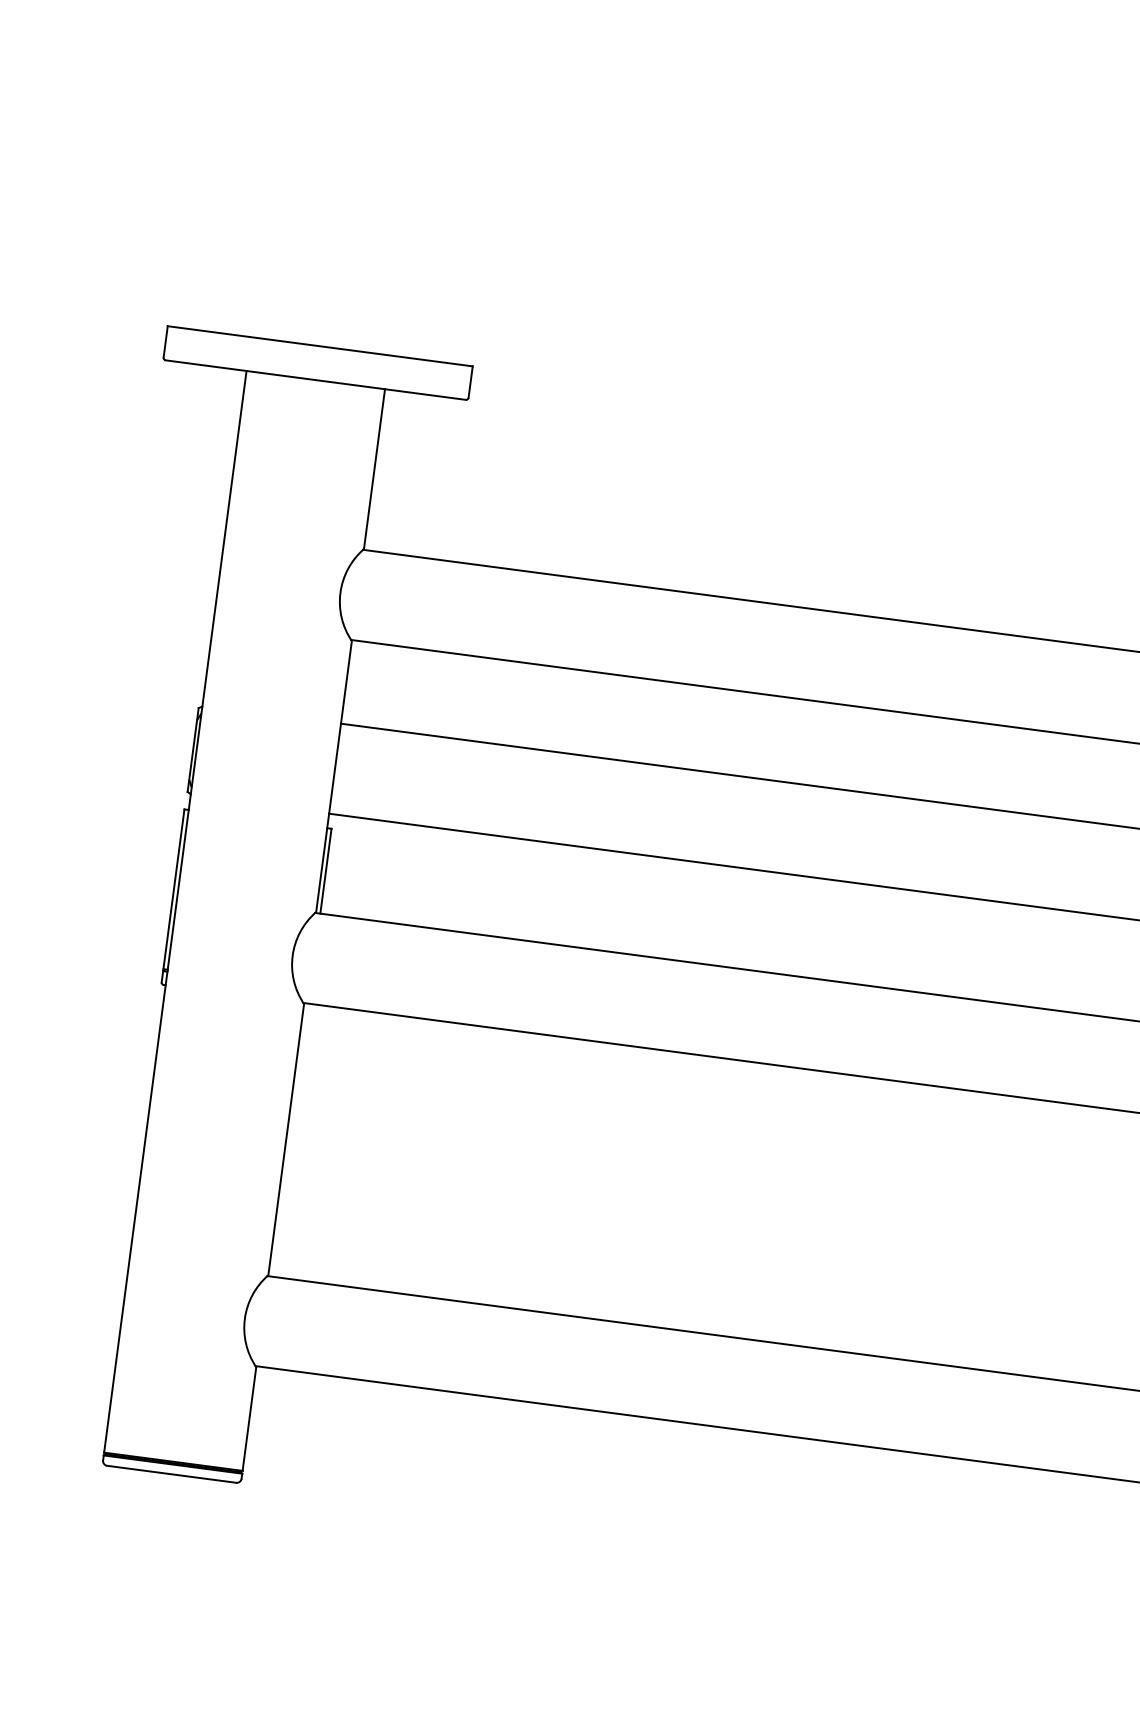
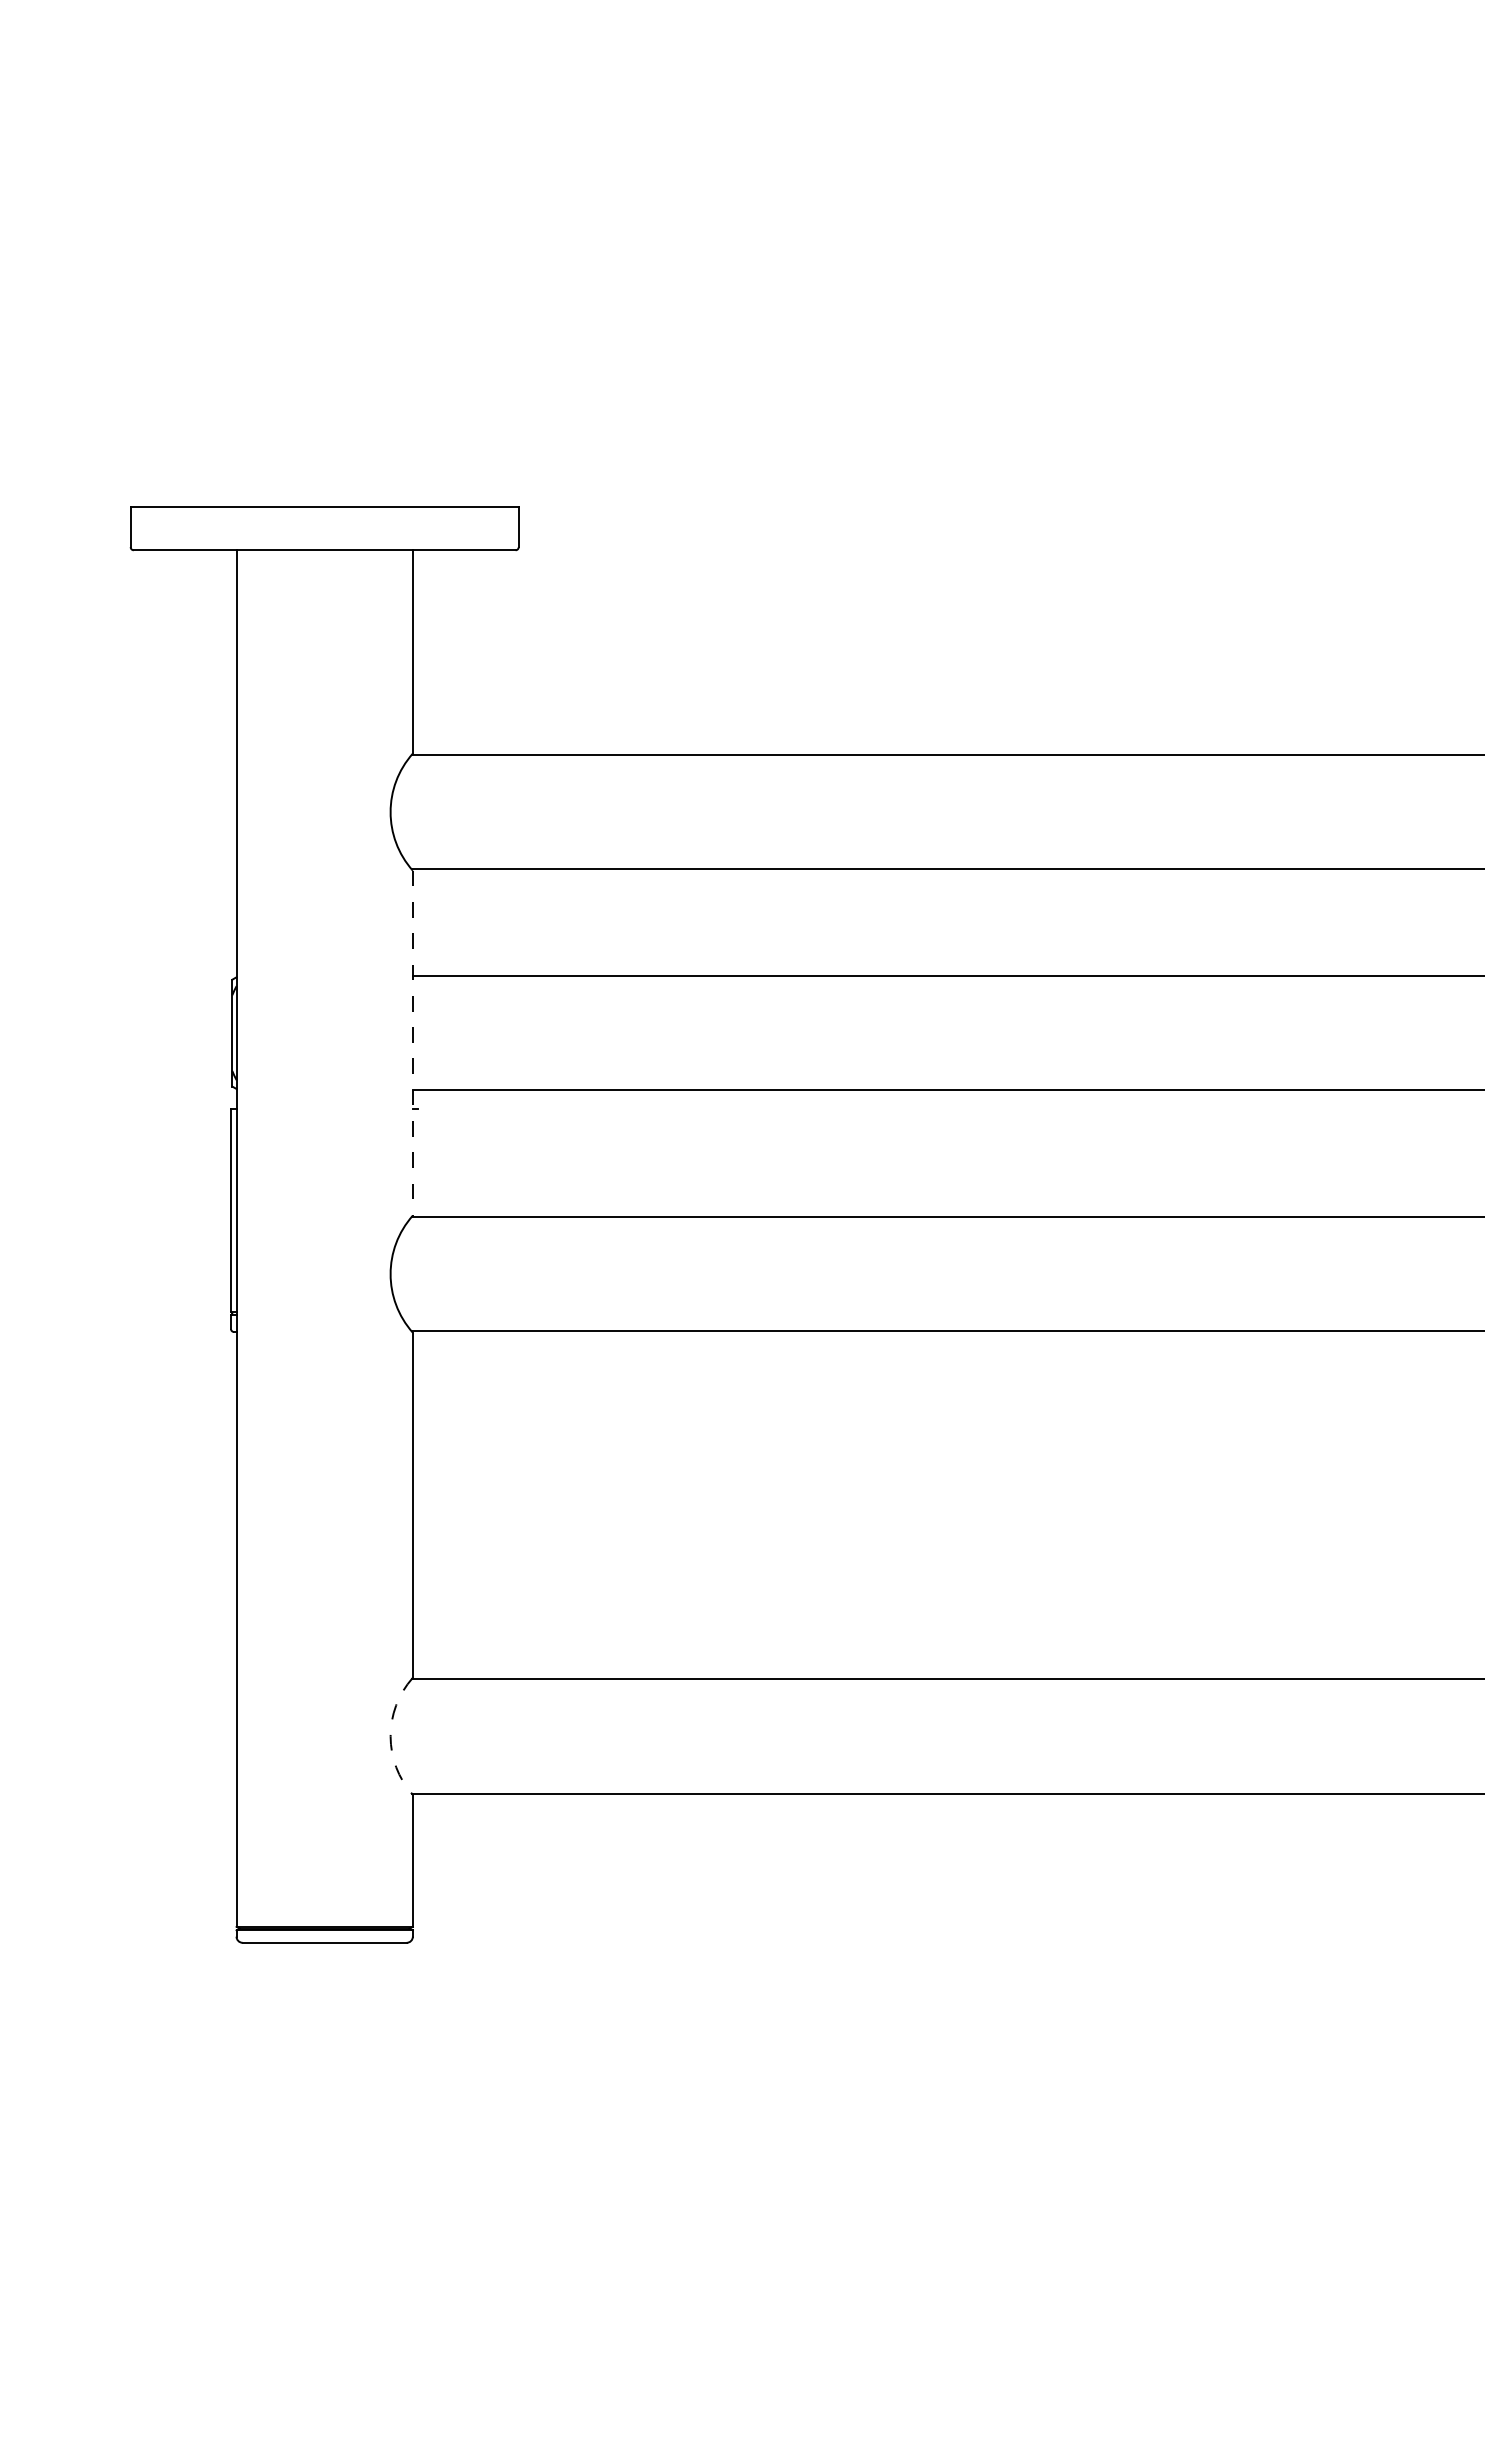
line: (333, 776) -> (412, 1043), solid -> dashed
line: (326, 870) -> (418, 1162), removed
arc: (244, 1319) -> (390, 1736), solid -> dashed

